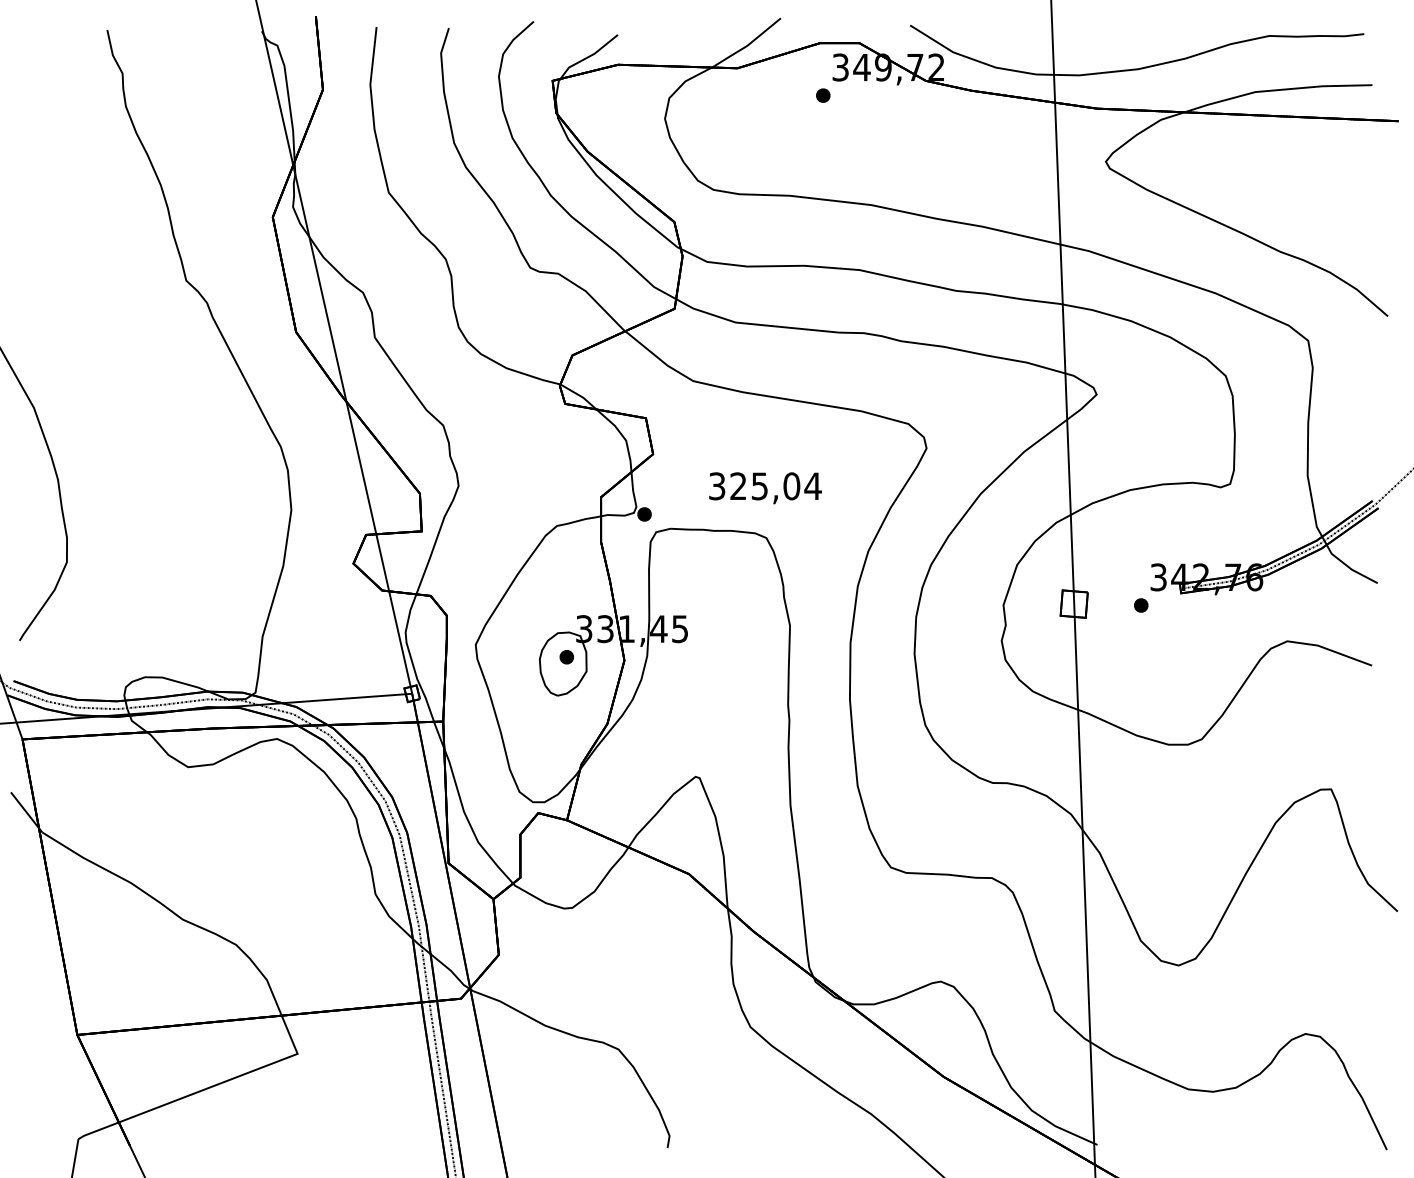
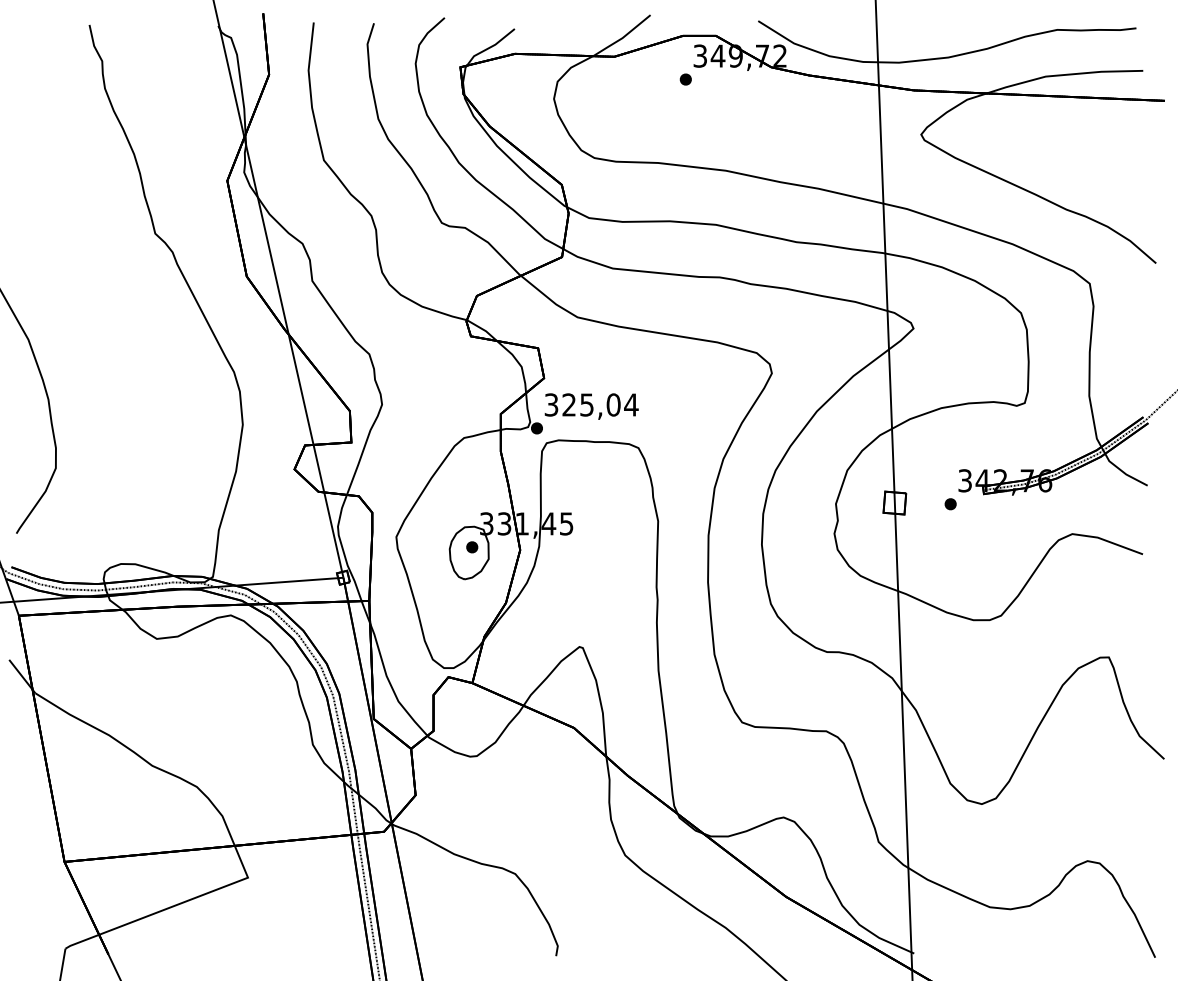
text: (765, 488) -> (591, 406), moved

